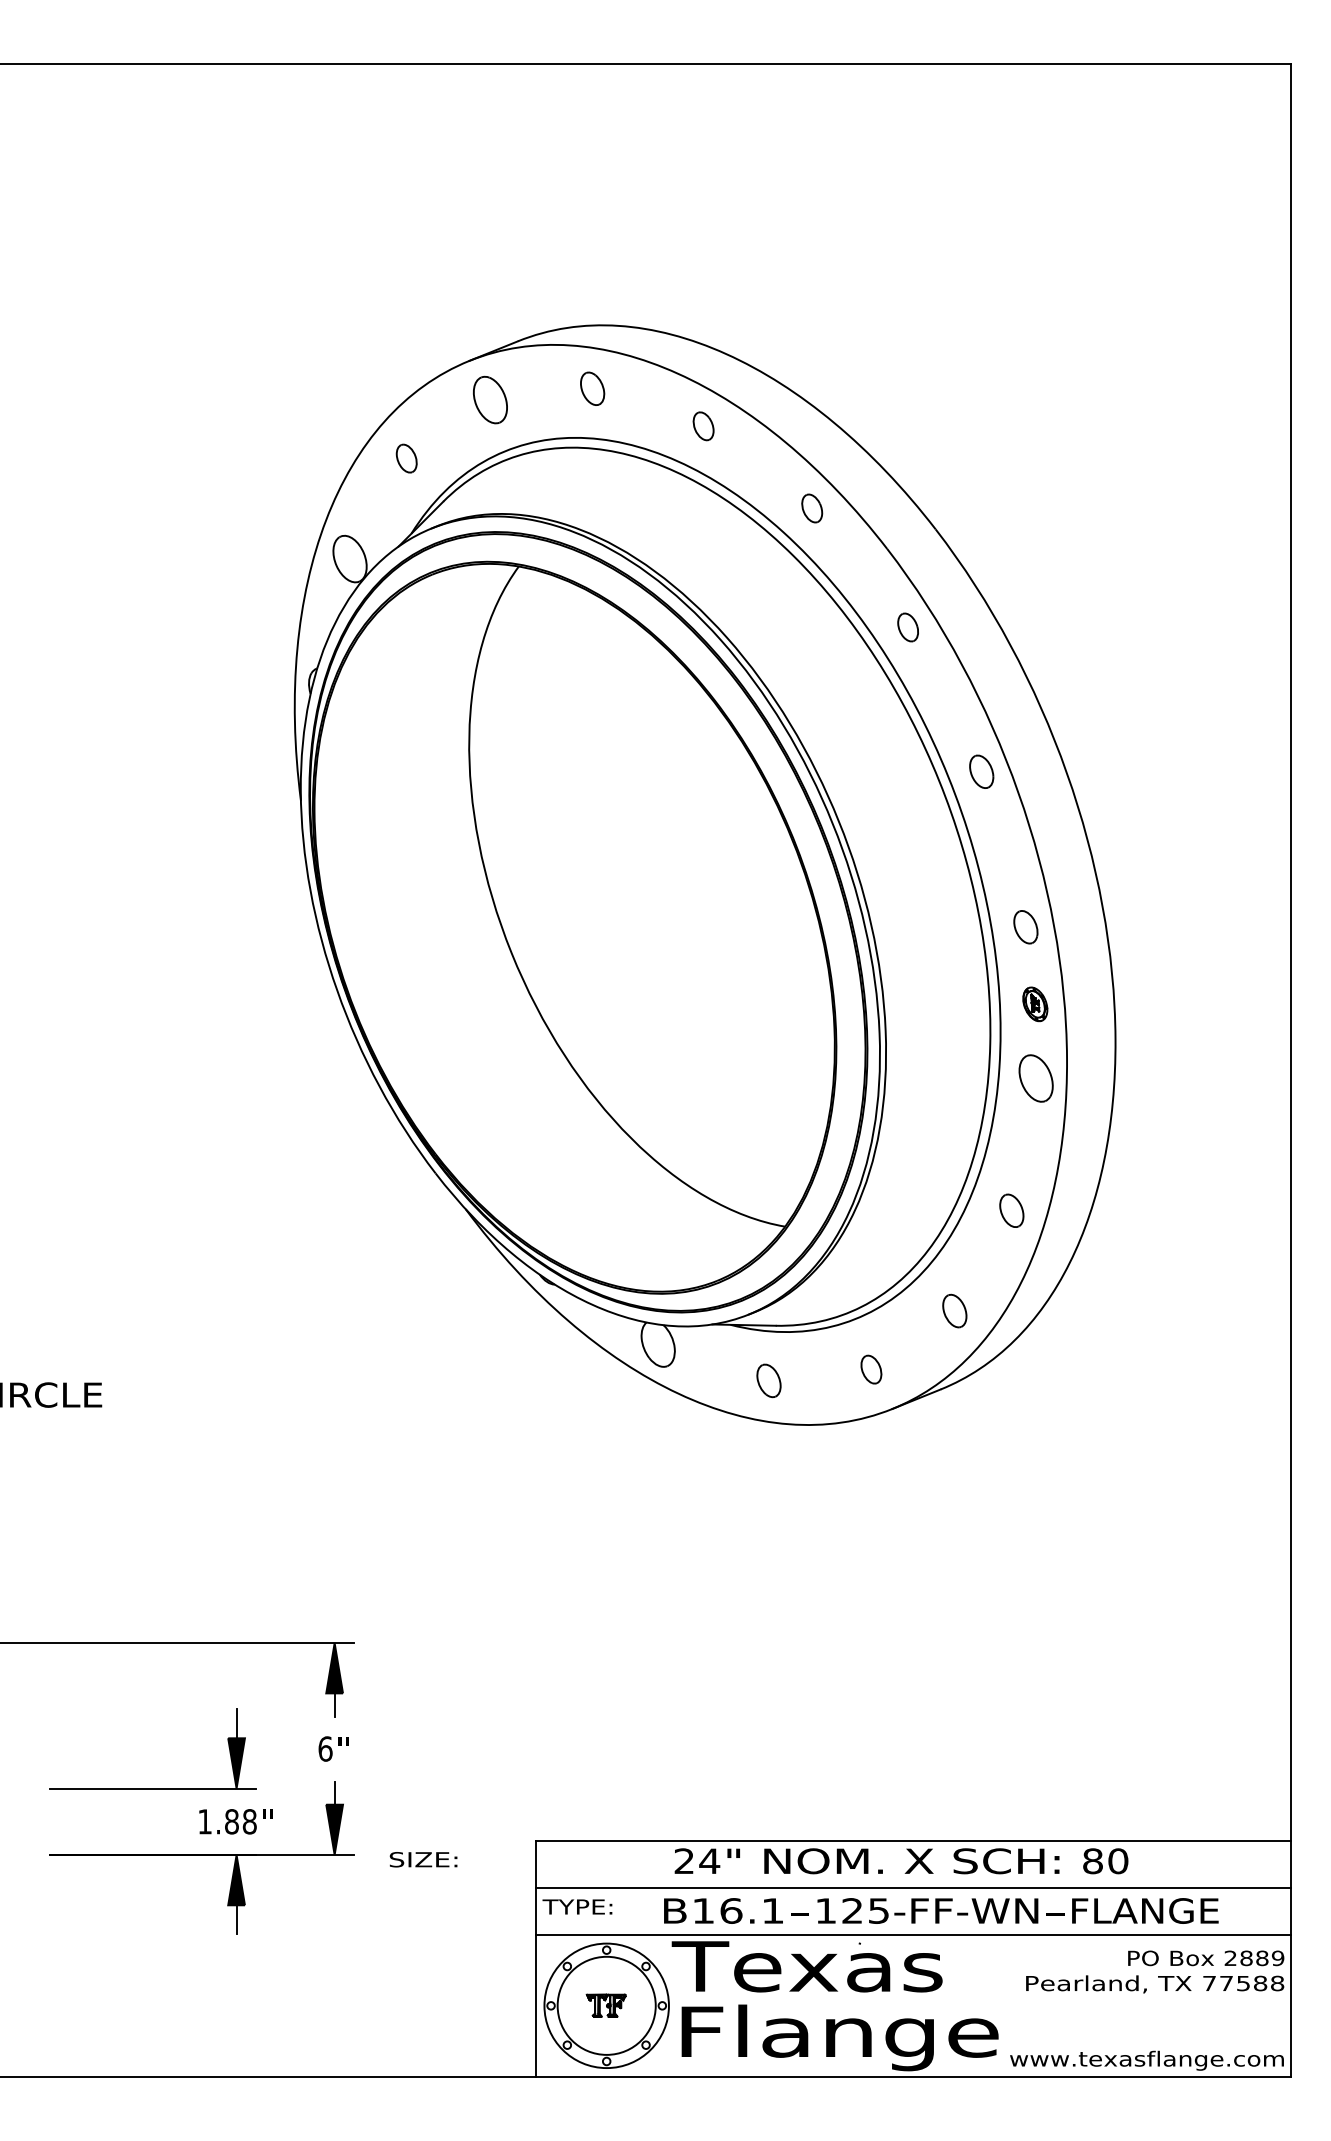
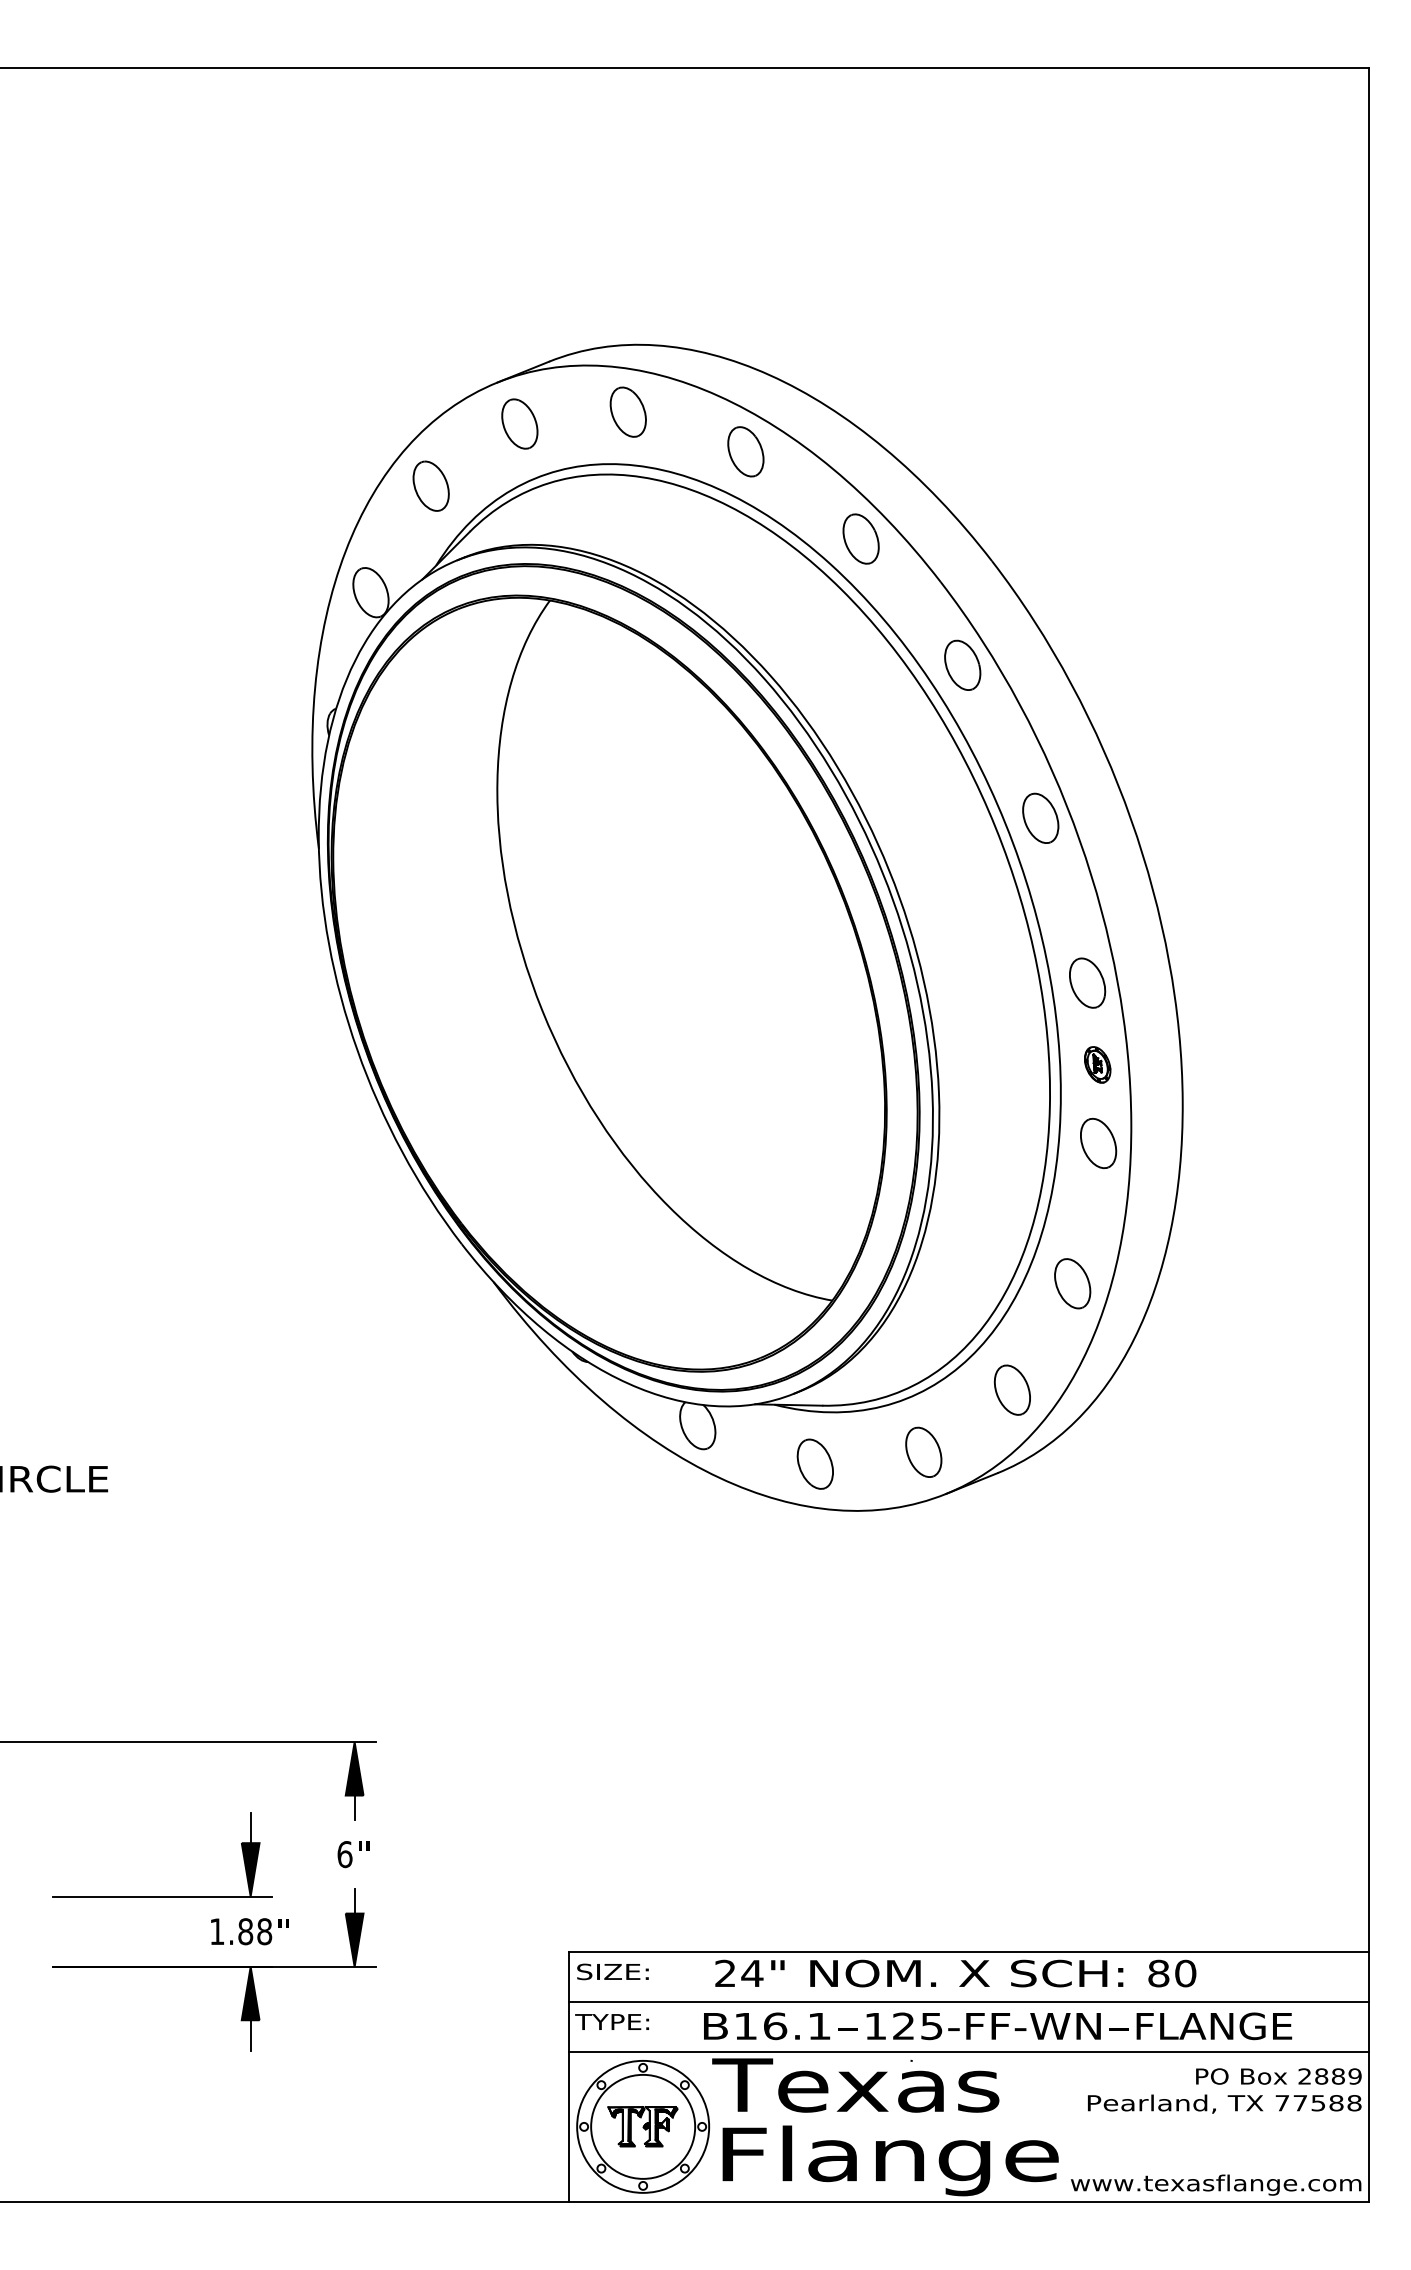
part: (591, 388) -> (627, 411), size x1.43
part: (703, 425) -> (745, 451), size x1.67
part: (406, 458) -> (430, 485), size x1.67
part: (811, 508) -> (860, 538), size x1.67
part: (907, 626) -> (962, 664), size x1.67
part: (981, 771) -> (1040, 817), size x1.43
part: (1025, 926) -> (1087, 982), size x1.43
part: (1011, 1210) -> (1072, 1283), size x1.43
part: (954, 1310) -> (1011, 1389), size x1.43
part: (871, 1368) -> (923, 1451), size x1.67
part: (768, 1380) -> (814, 1463), size x1.43
text: (423, 1859) -> (612, 1971), moved
part: (606, 2005) -> (642, 2126), size x1.67

